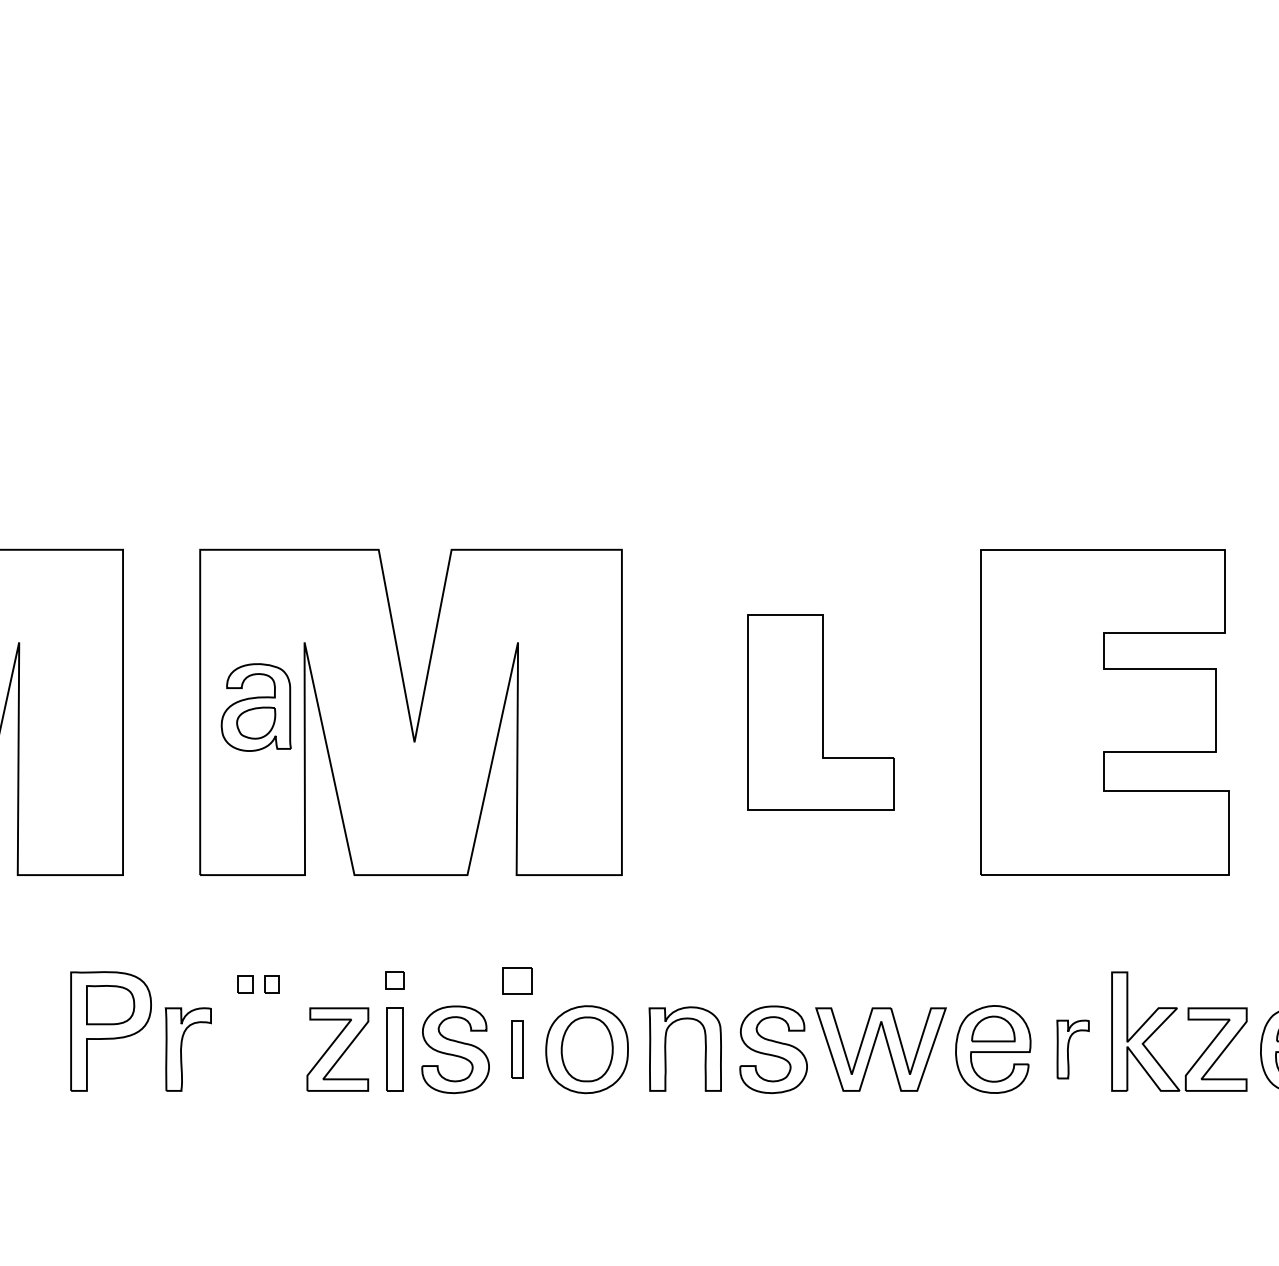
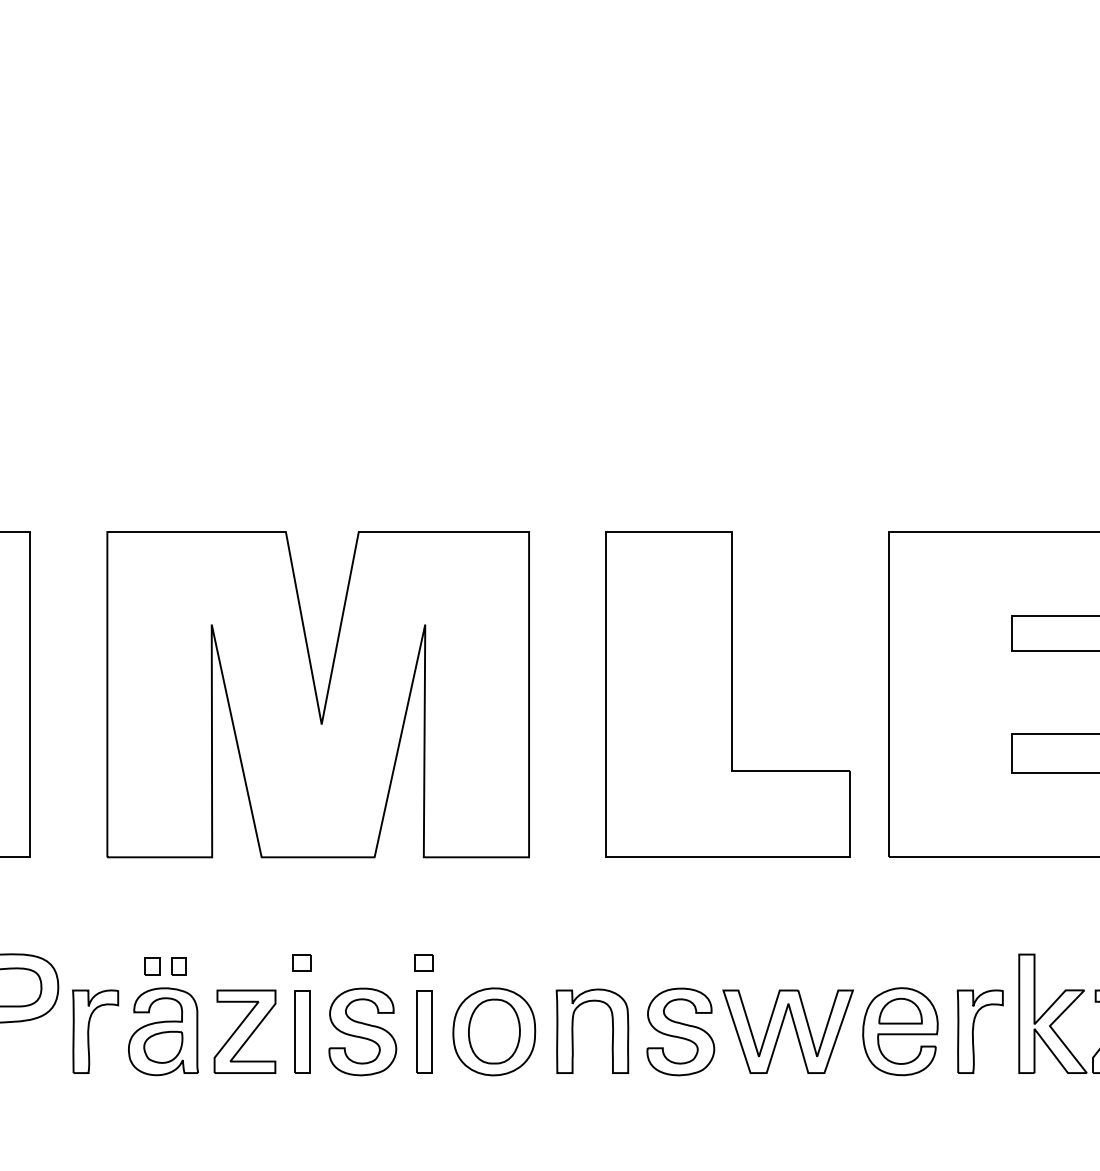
part: (255, 707) -> (162, 1031), moved
part: (820, 712) -> (727, 694), size x1.67
part: (516, 980) -> (423, 962), size x0.62
part: (517, 1049) -> (424, 1031), size x1.43
part: (1072, 1049) -> (979, 1031), size x1.43

